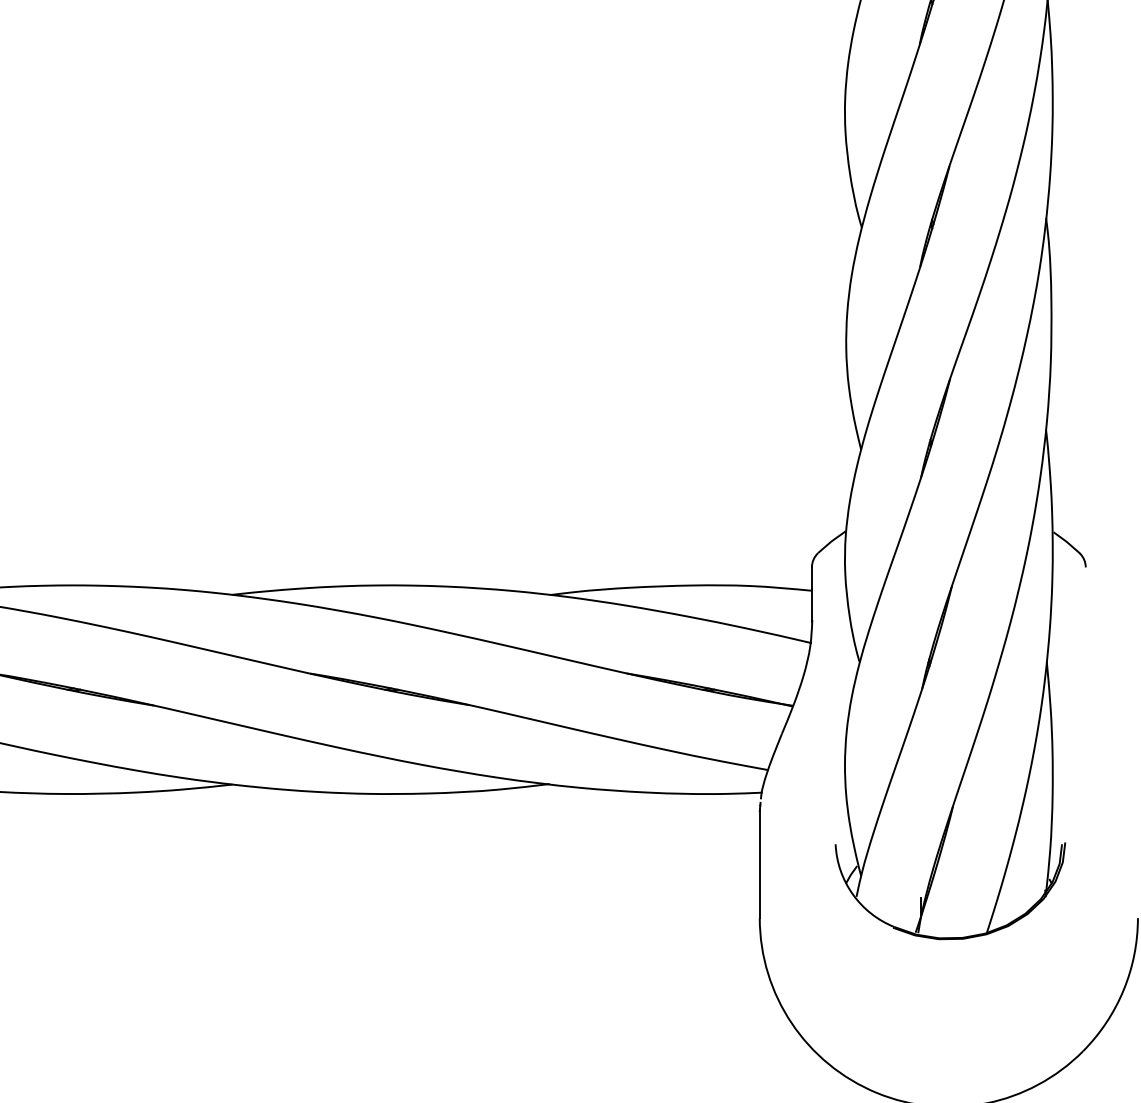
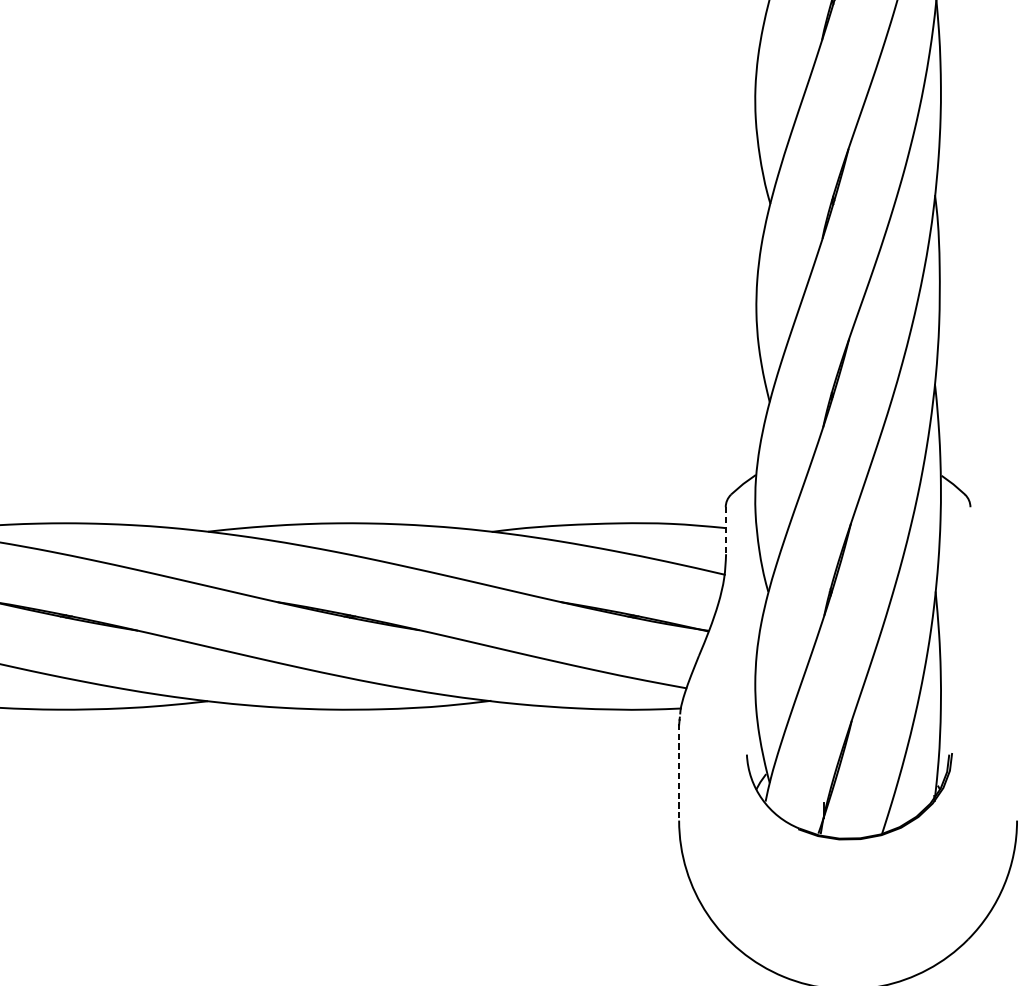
line: (811, 595) -> (725, 532), solid -> dashed
line: (759, 864) -> (678, 772), solid -> dashed

